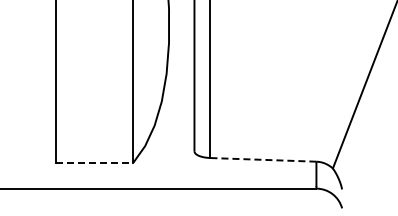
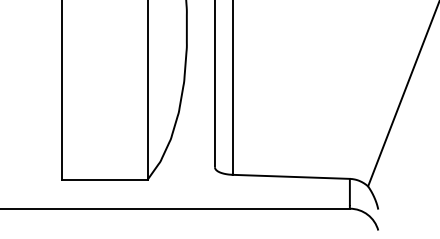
line: (263, 159) -> (291, 176), dashed -> solid
line: (94, 162) -> (104, 179), dashed -> solid

